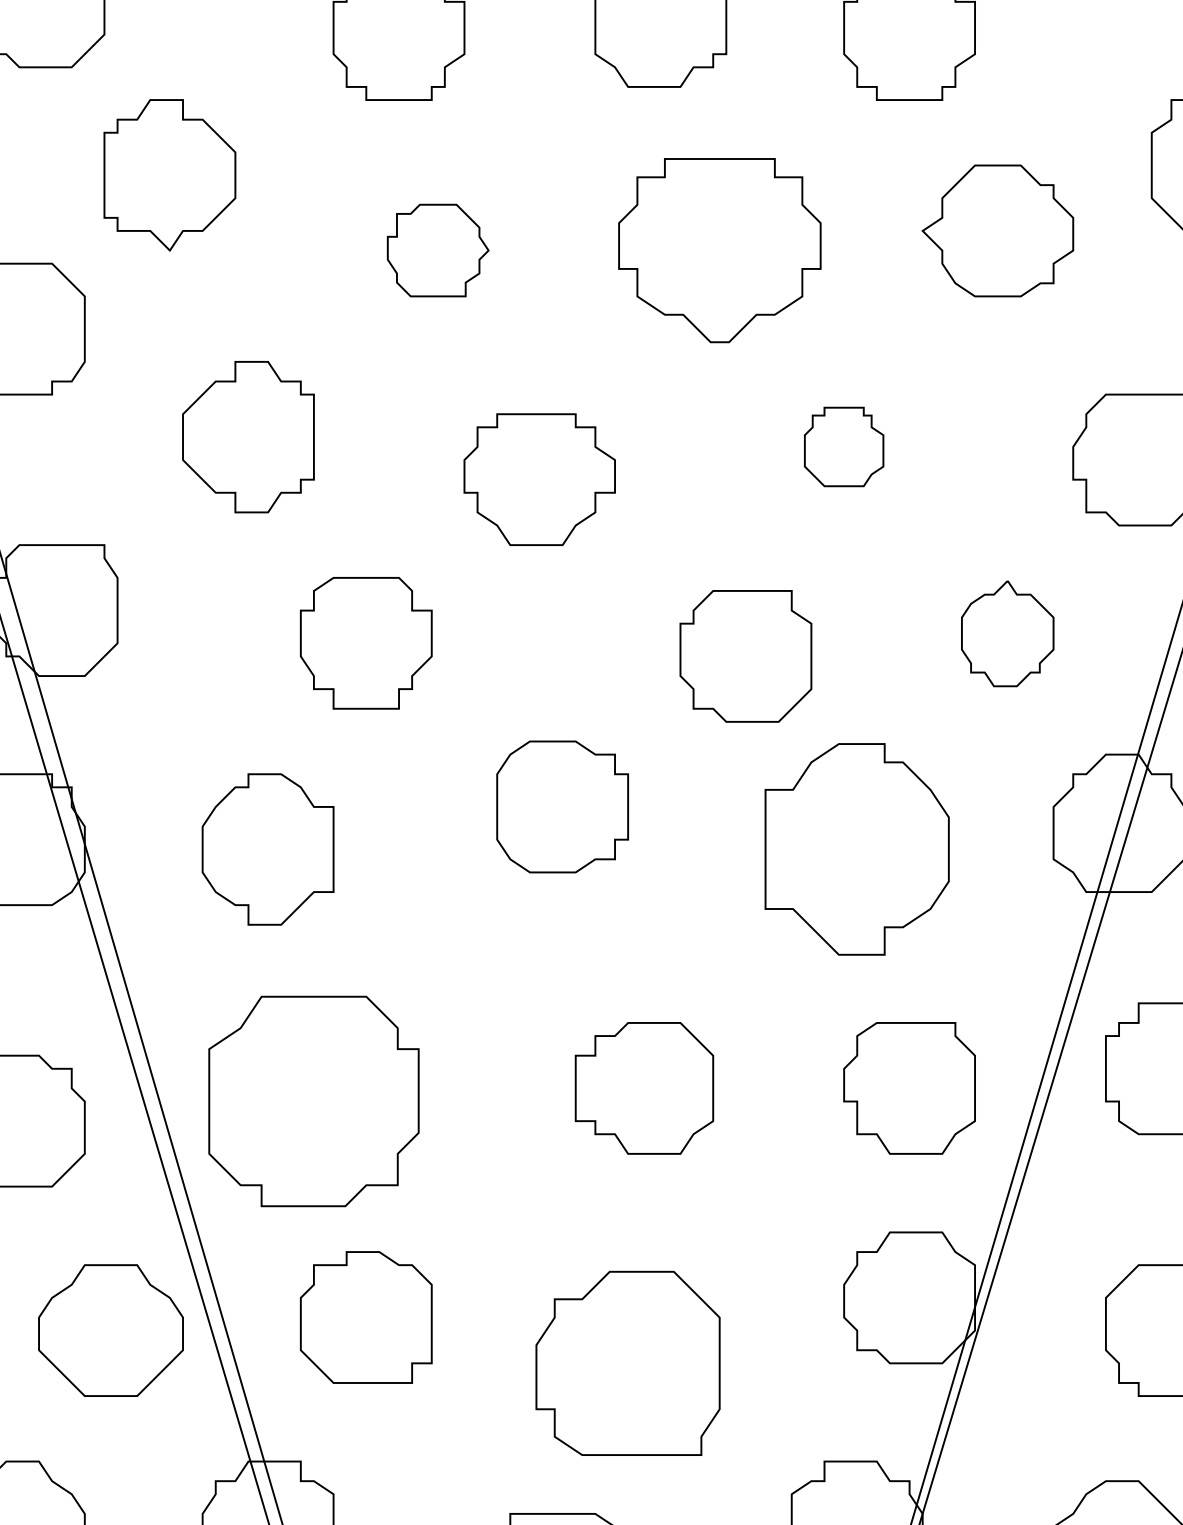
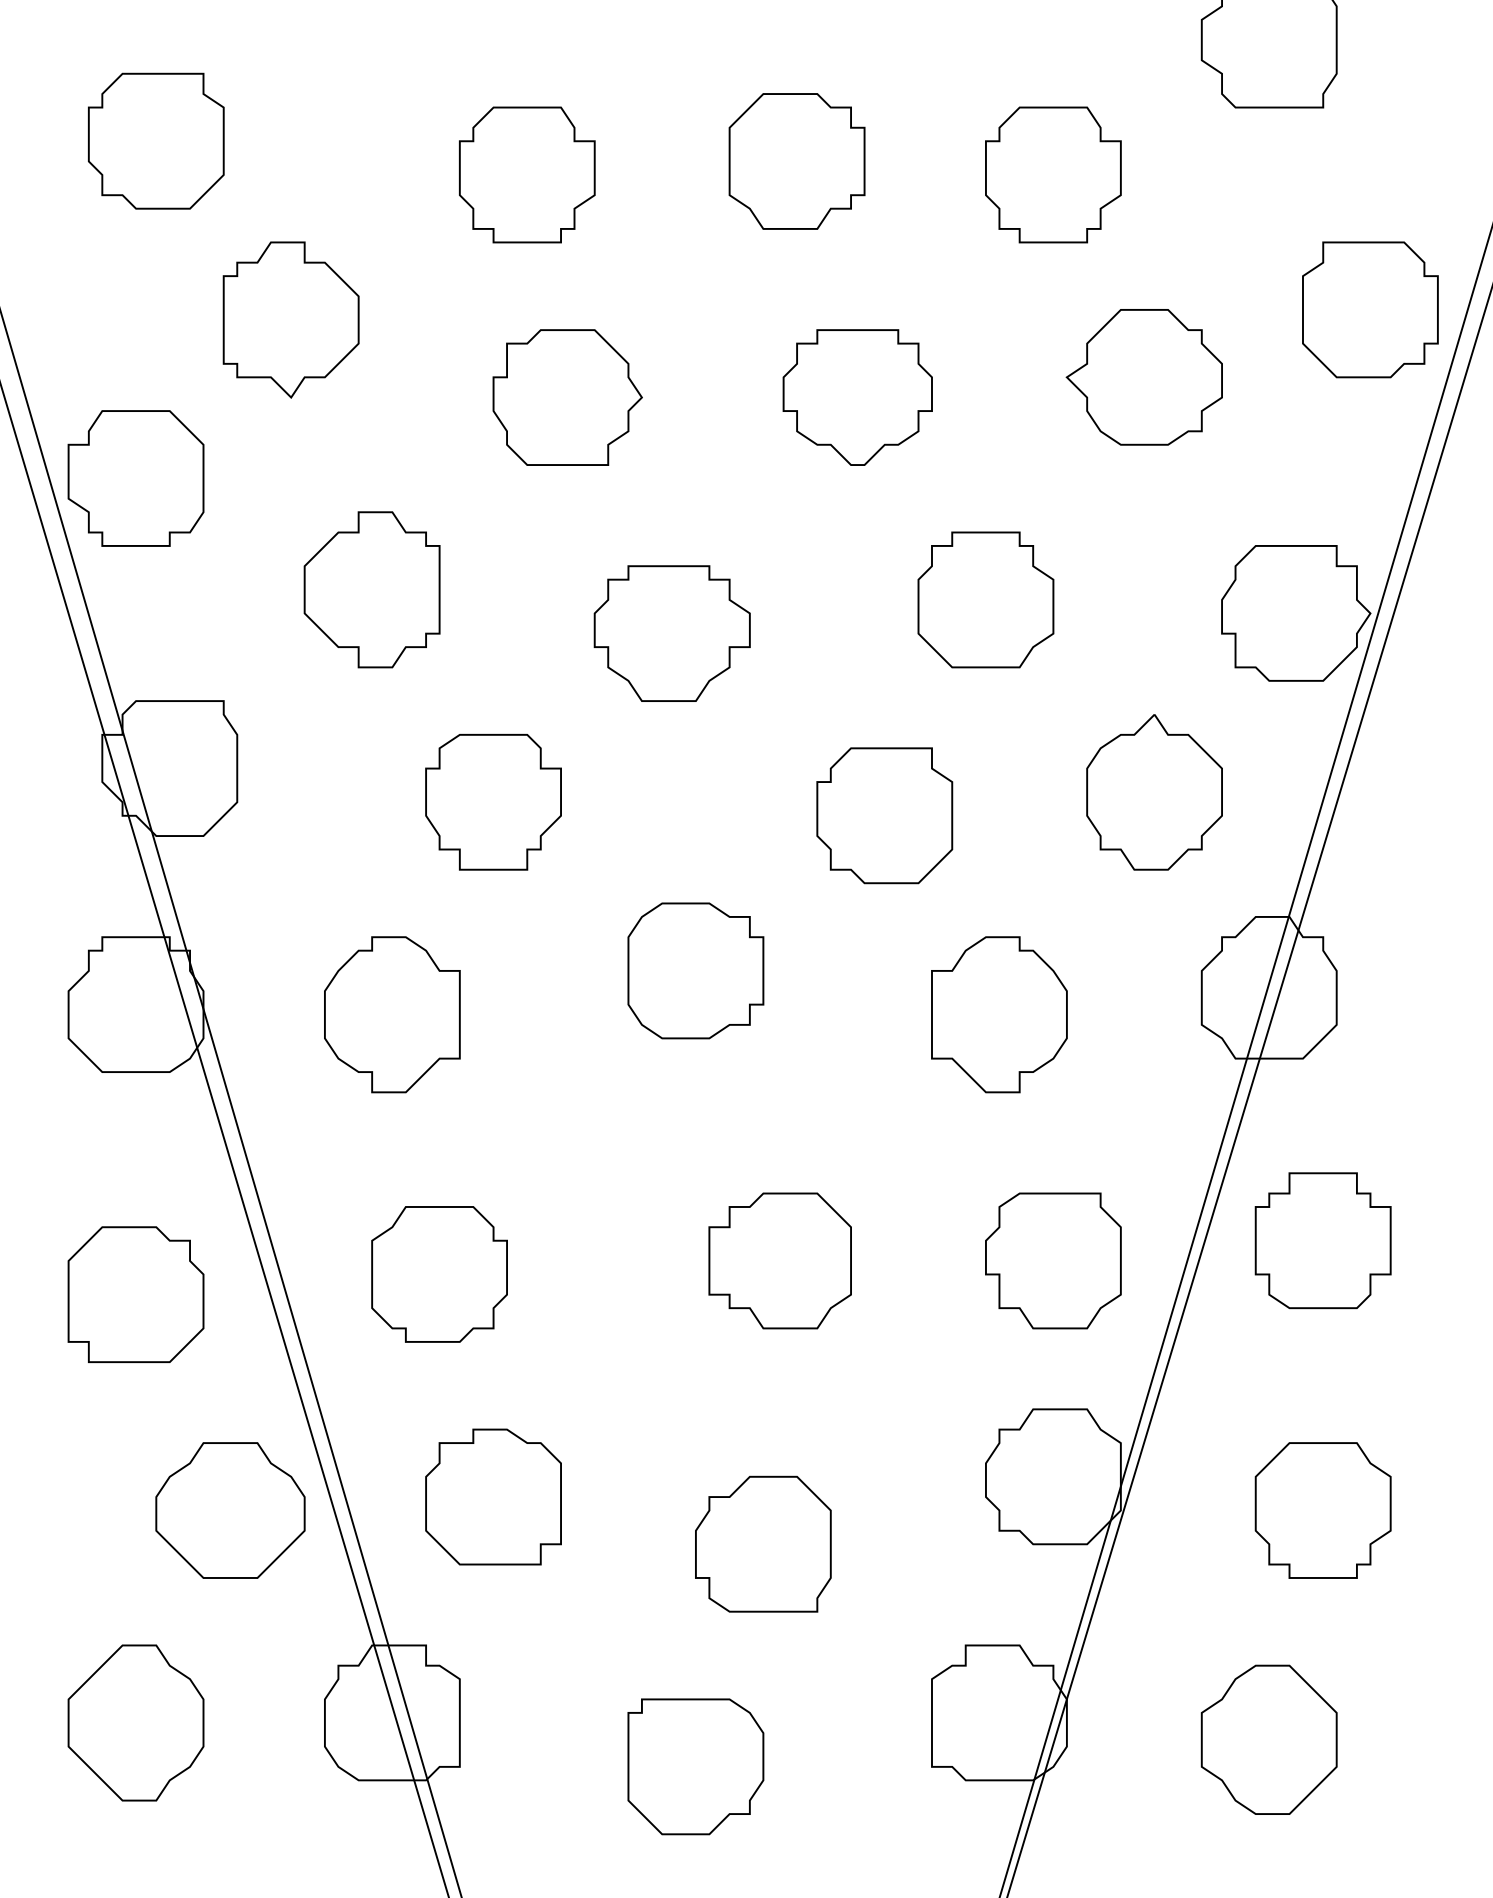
part: (438, 250) -> (567, 397), size x1.43
part: (719, 250) -> (857, 397), size x0.71
part: (843, 446) -> (985, 599), size x1.67
part: (1007, 633) -> (1154, 792), size x1.43
part: (857, 849) -> (999, 1014), size x0.71
part: (313, 1101) -> (439, 1274), size x0.62
part: (628, 1362) -> (763, 1543), size x0.71

